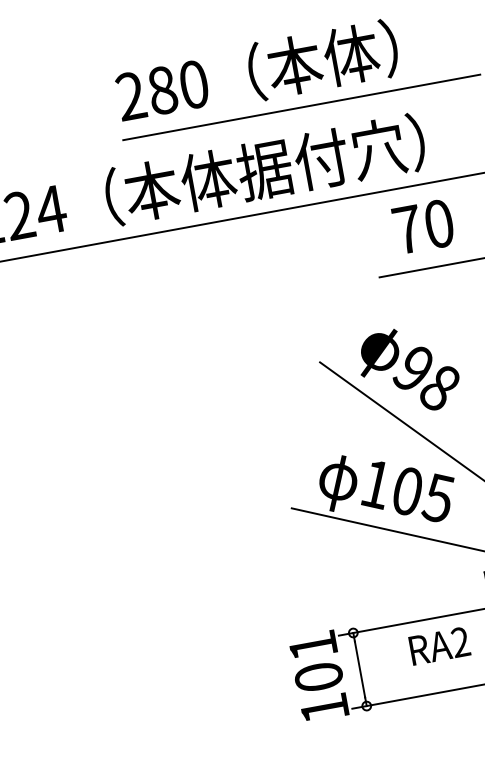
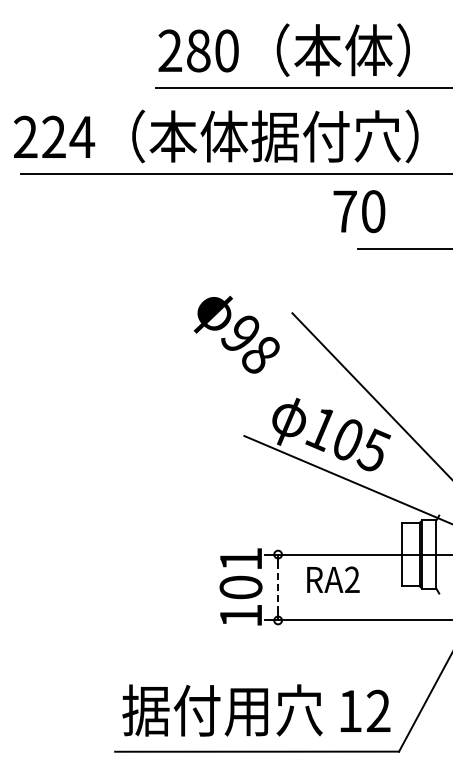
text: (423, 226) -> (359, 211), moved
text: (408, 370) -> (236, 334), moved
text: (439, 645) -> (333, 579), moved
line: (360, 670) -> (278, 588), solid -> dashed

